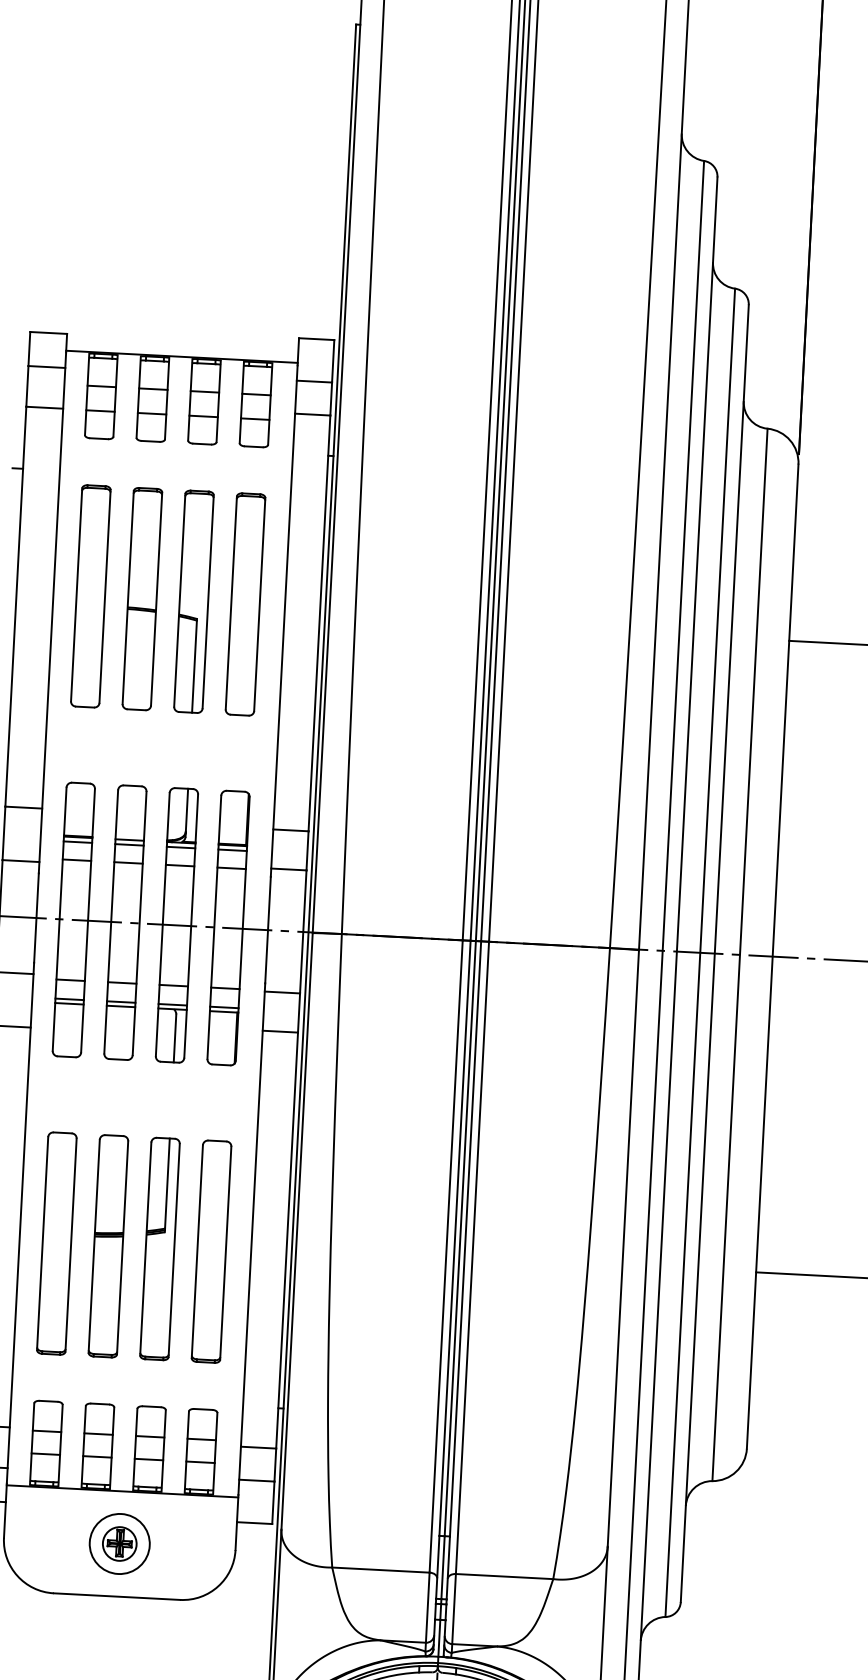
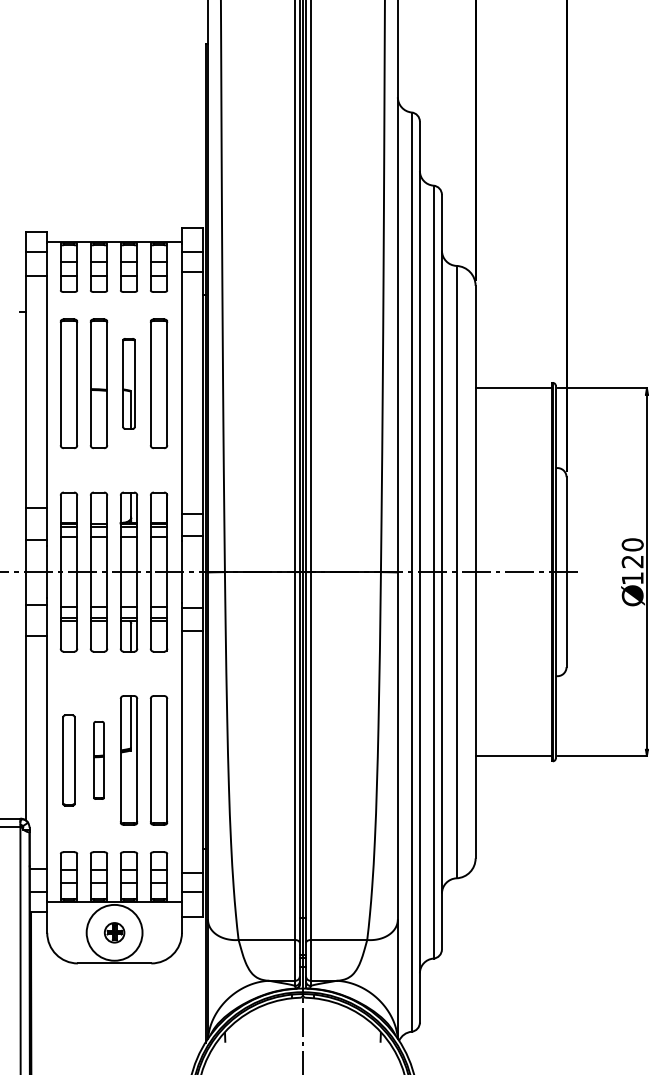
part: (193, 601) -> (128, 383), size x0.7
part: (56, 1243) -> (68, 760), size x0.7
part: (107, 1246) -> (98, 760), size x0.6
circle: (119, 1543) -> (114, 932), size x1.6

